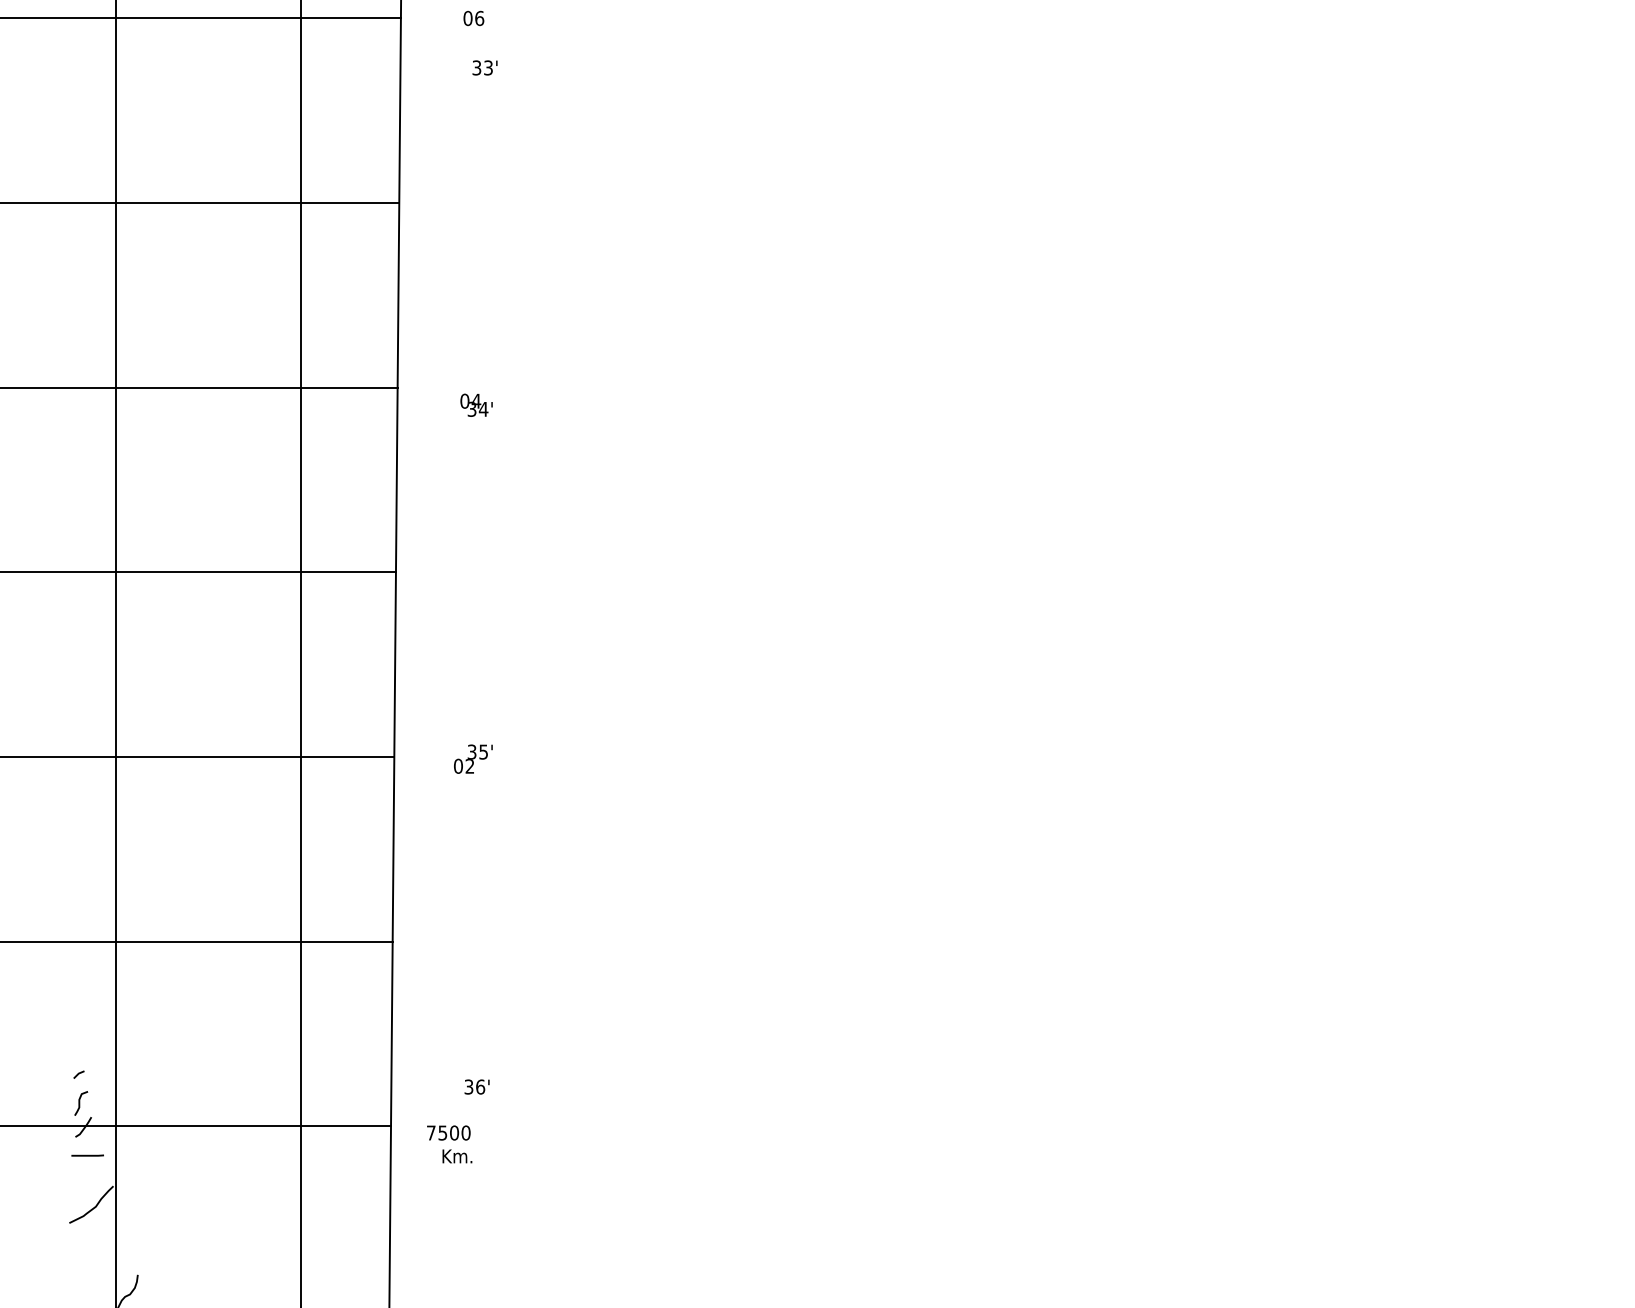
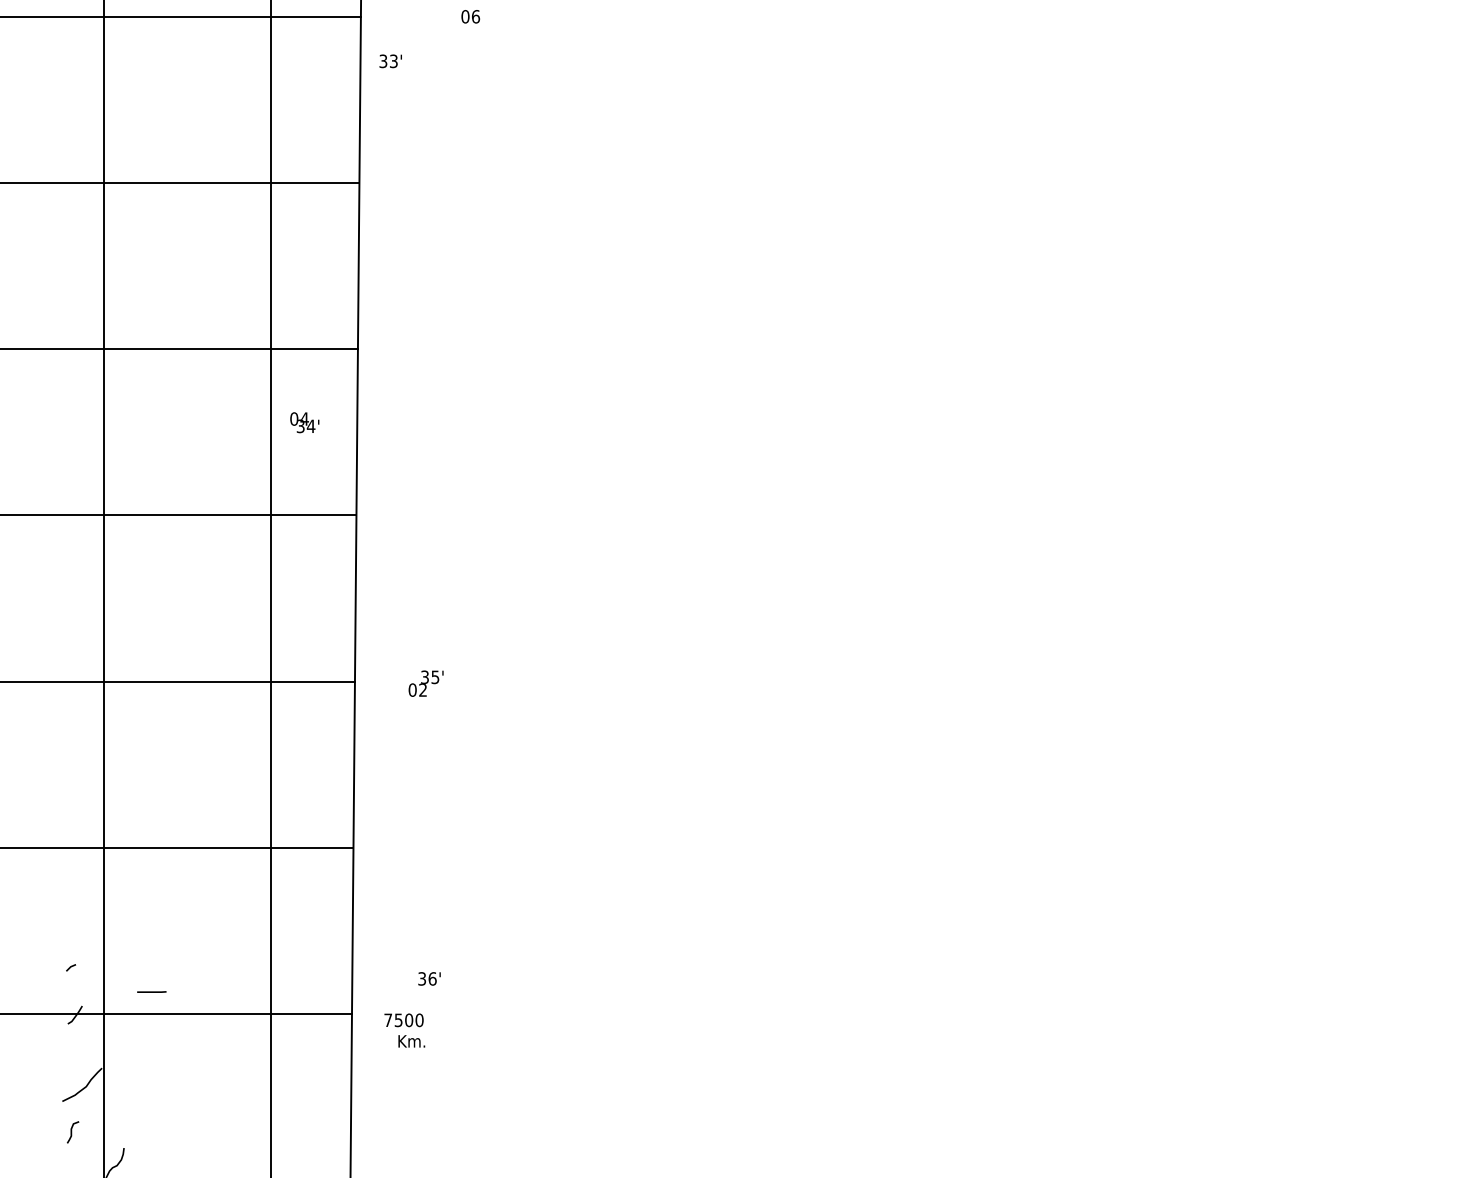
text: (473, 17) -> (470, 15), moved
text: (484, 67) -> (390, 60), moved
text: (476, 404) -> (304, 421), moved
curve: (80, 1103) -> (72, 1132), moved
line: (87, 1155) -> (151, 991), moved

